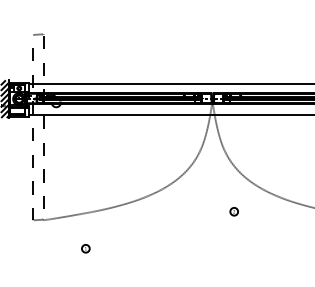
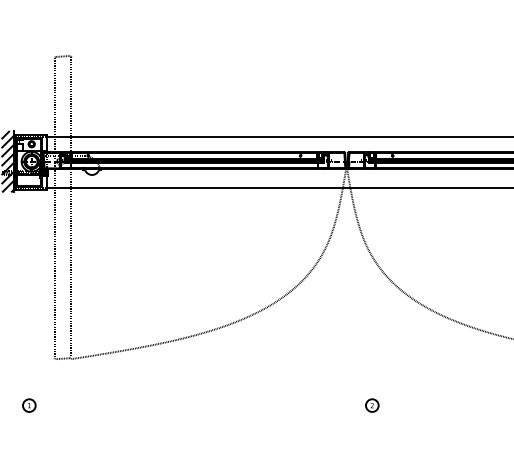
part: (233, 211) -> (371, 405), moved
part: (85, 248) -> (28, 405), moved

